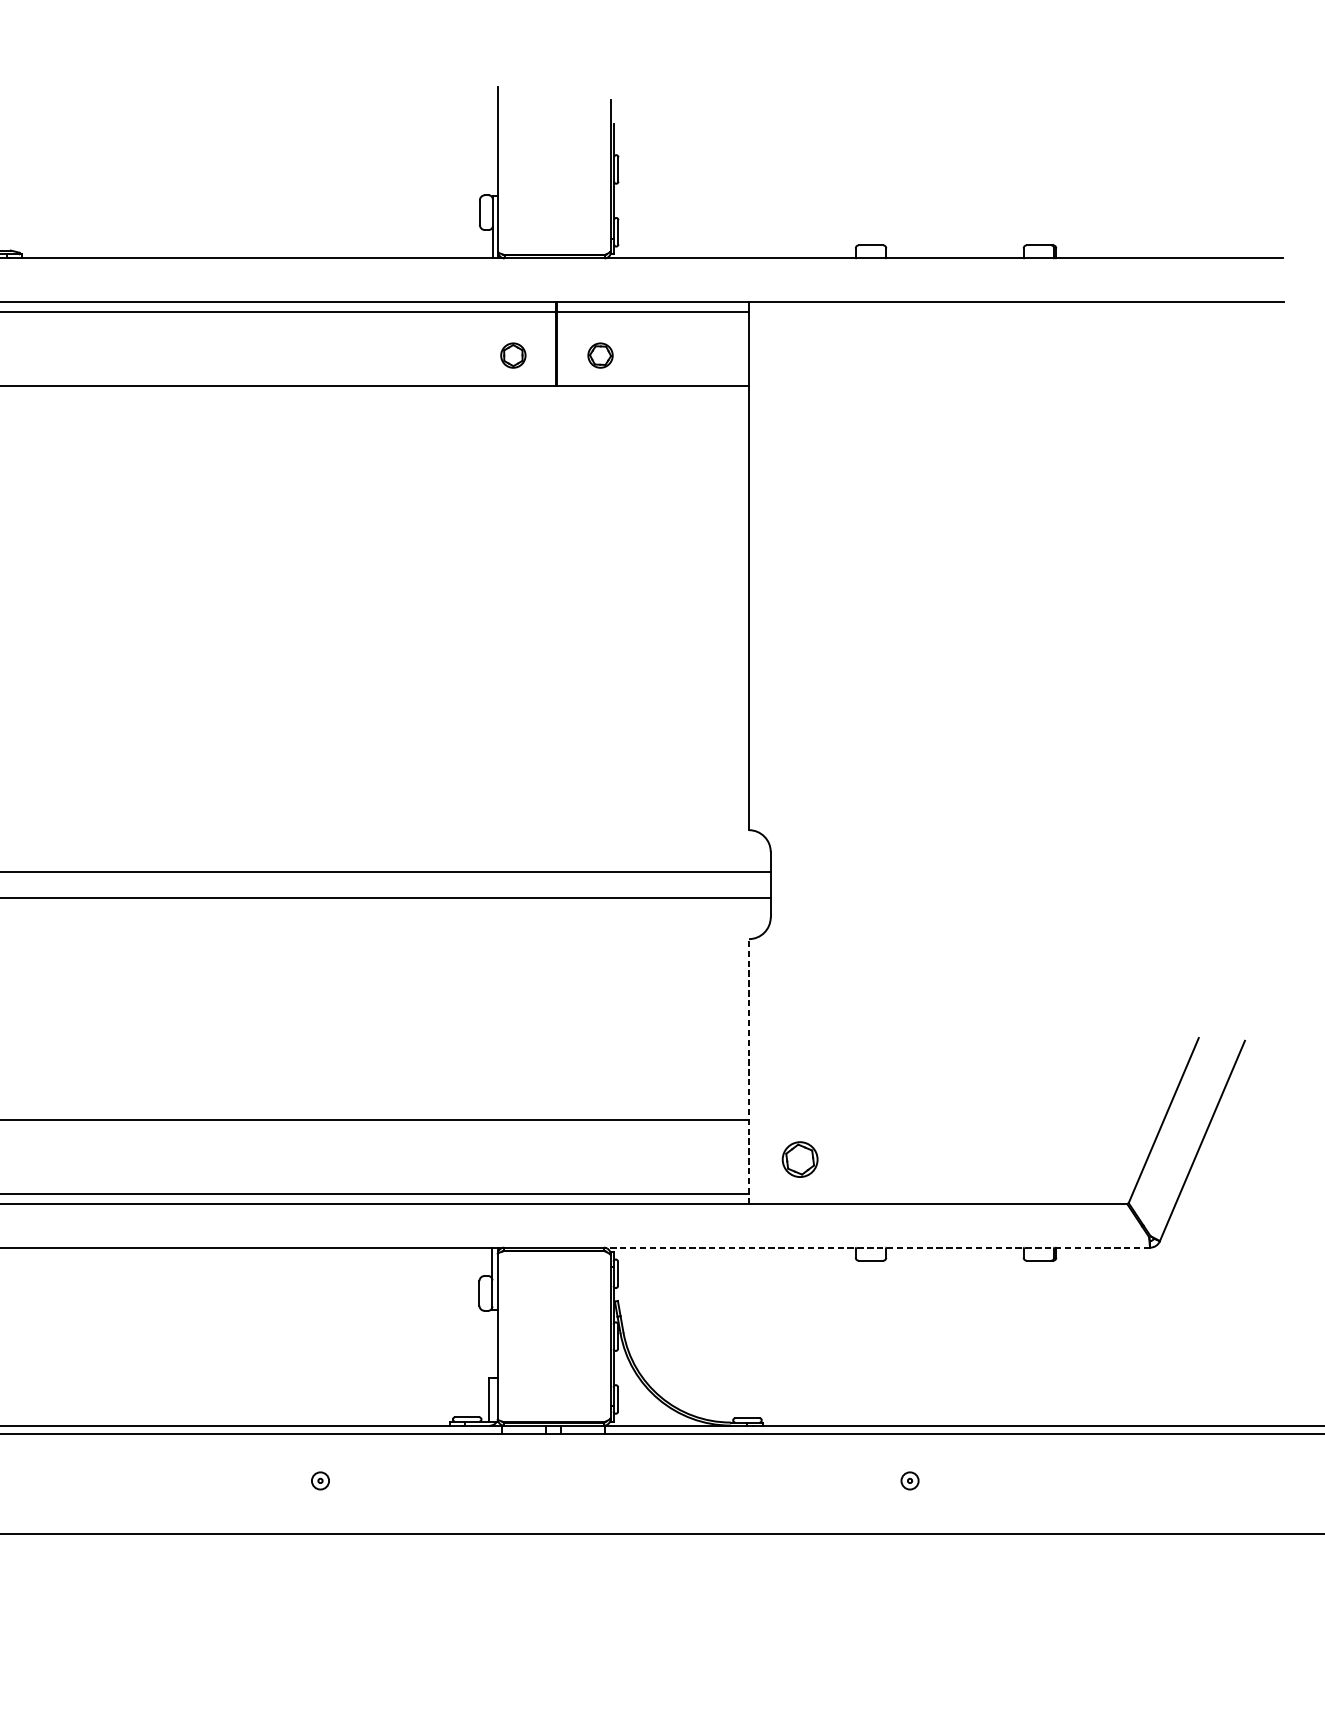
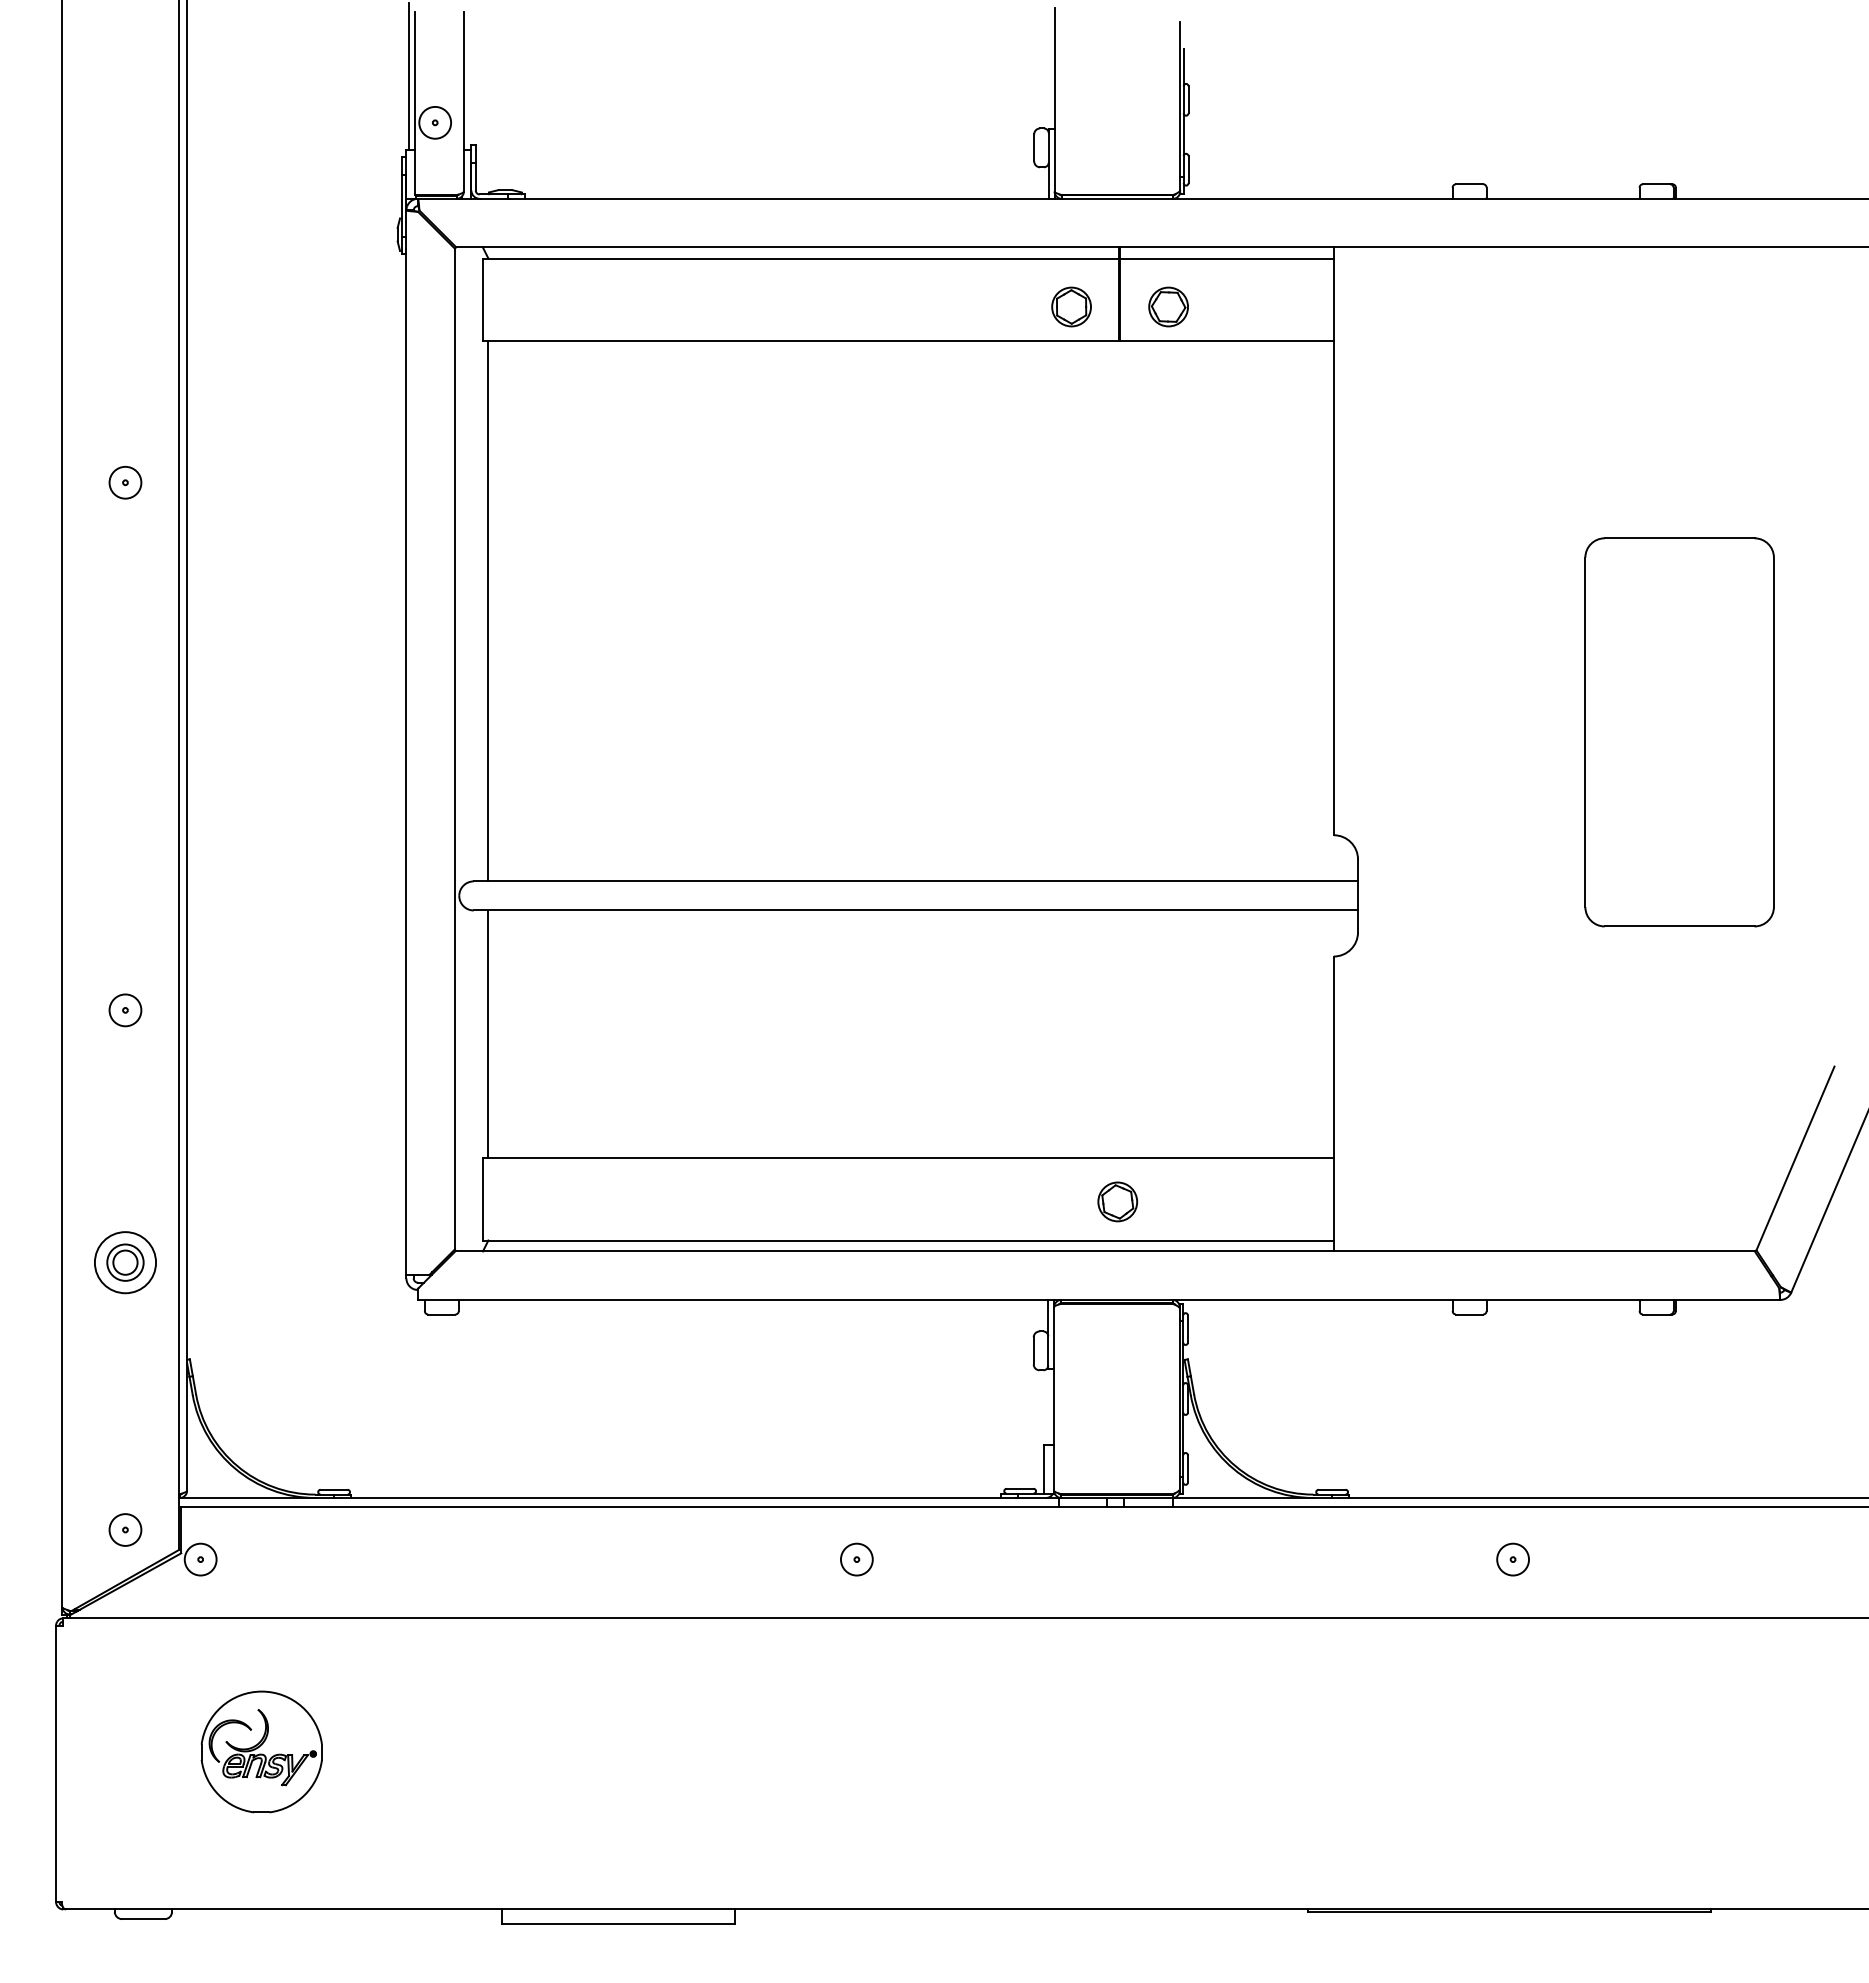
part: (513, 355) -> (1071, 306), size x1.43
part: (600, 355) -> (1168, 306), size x1.43
part: (1059, 737) -> (1679, 732), added
line: (748, 1071) -> (1333, 1103), dashed -> solid
part: (799, 1159) -> (1117, 1201), moved
line: (877, 1247) -> (1476, 1299), dashed -> solid
circle: (320, 1480) -> (856, 1559), size x1.67
circle: (910, 1480) -> (1513, 1559), size x1.67

